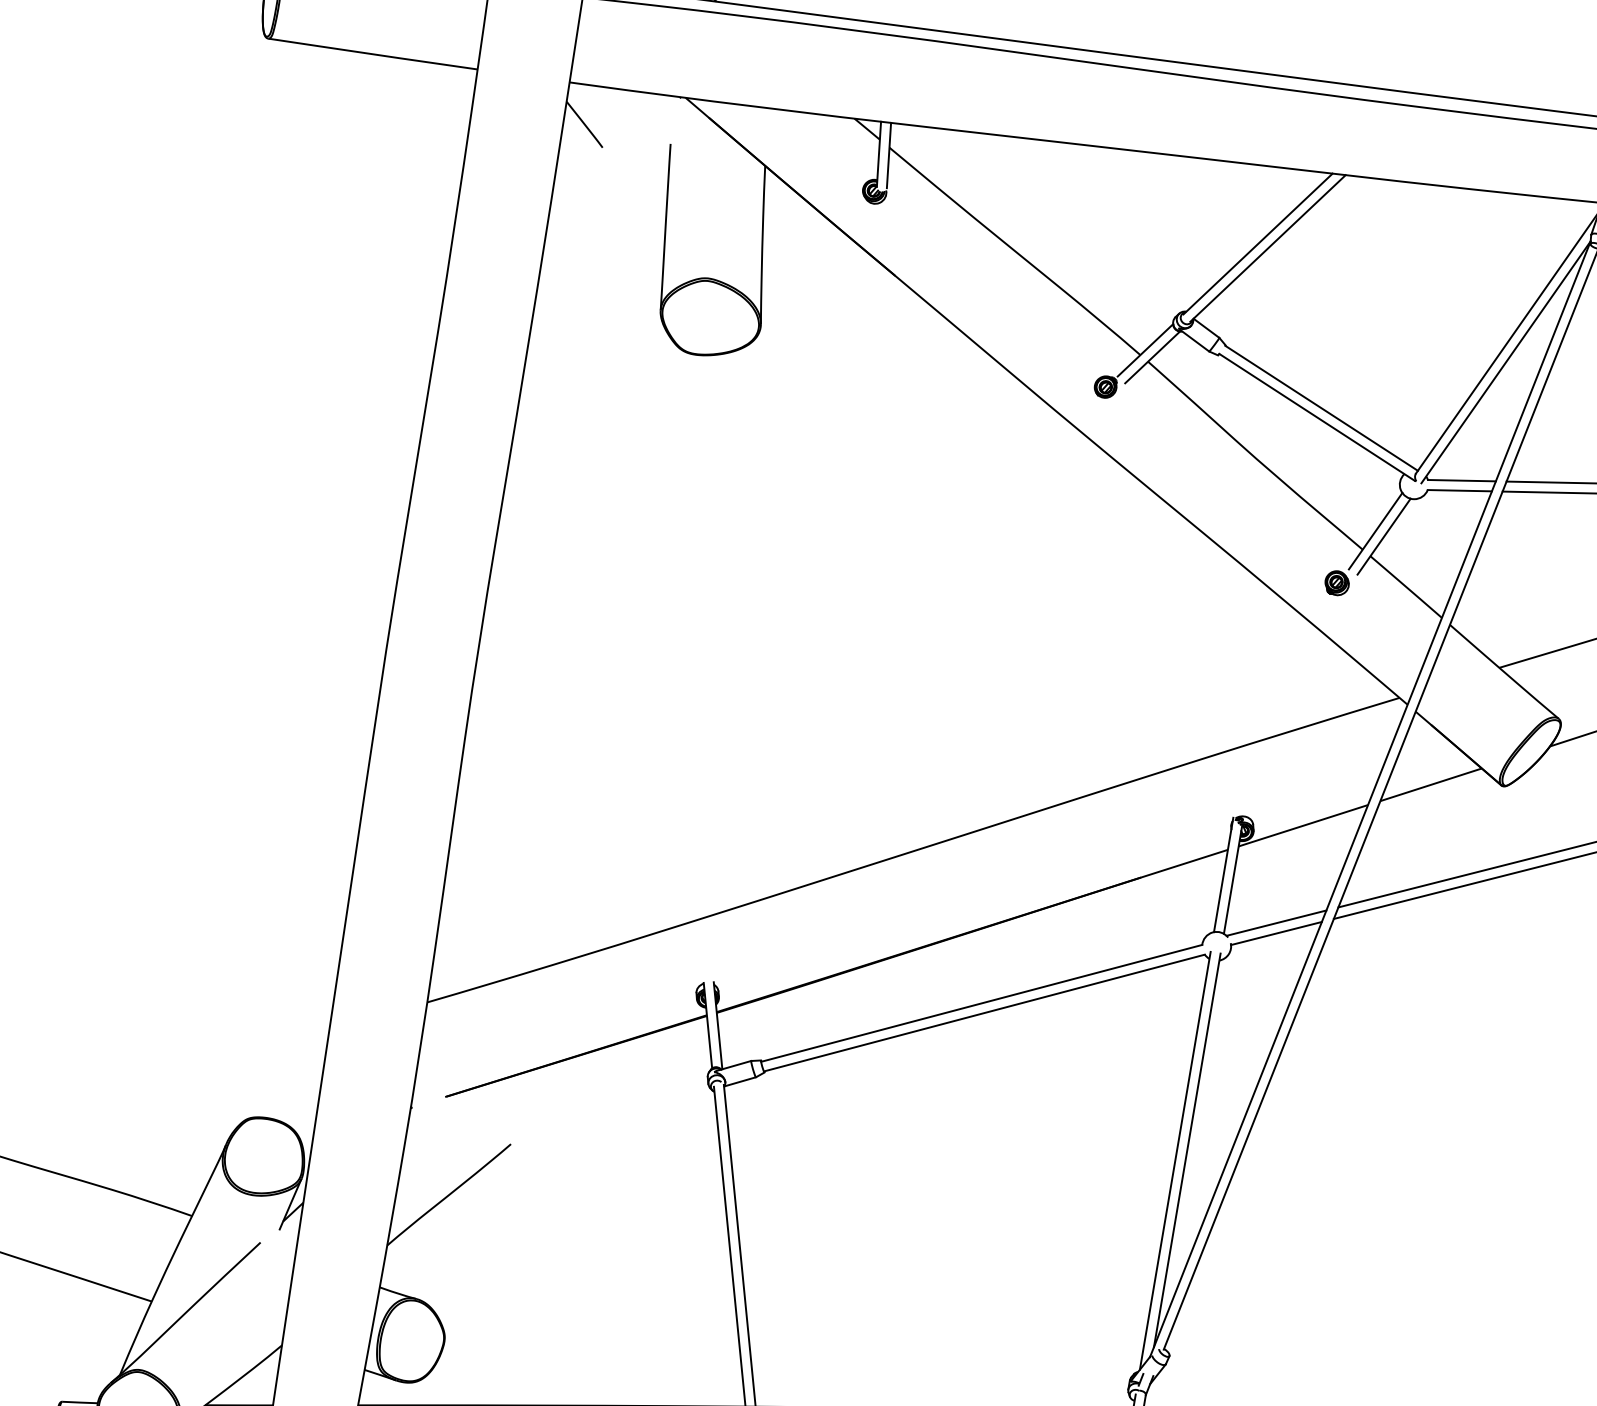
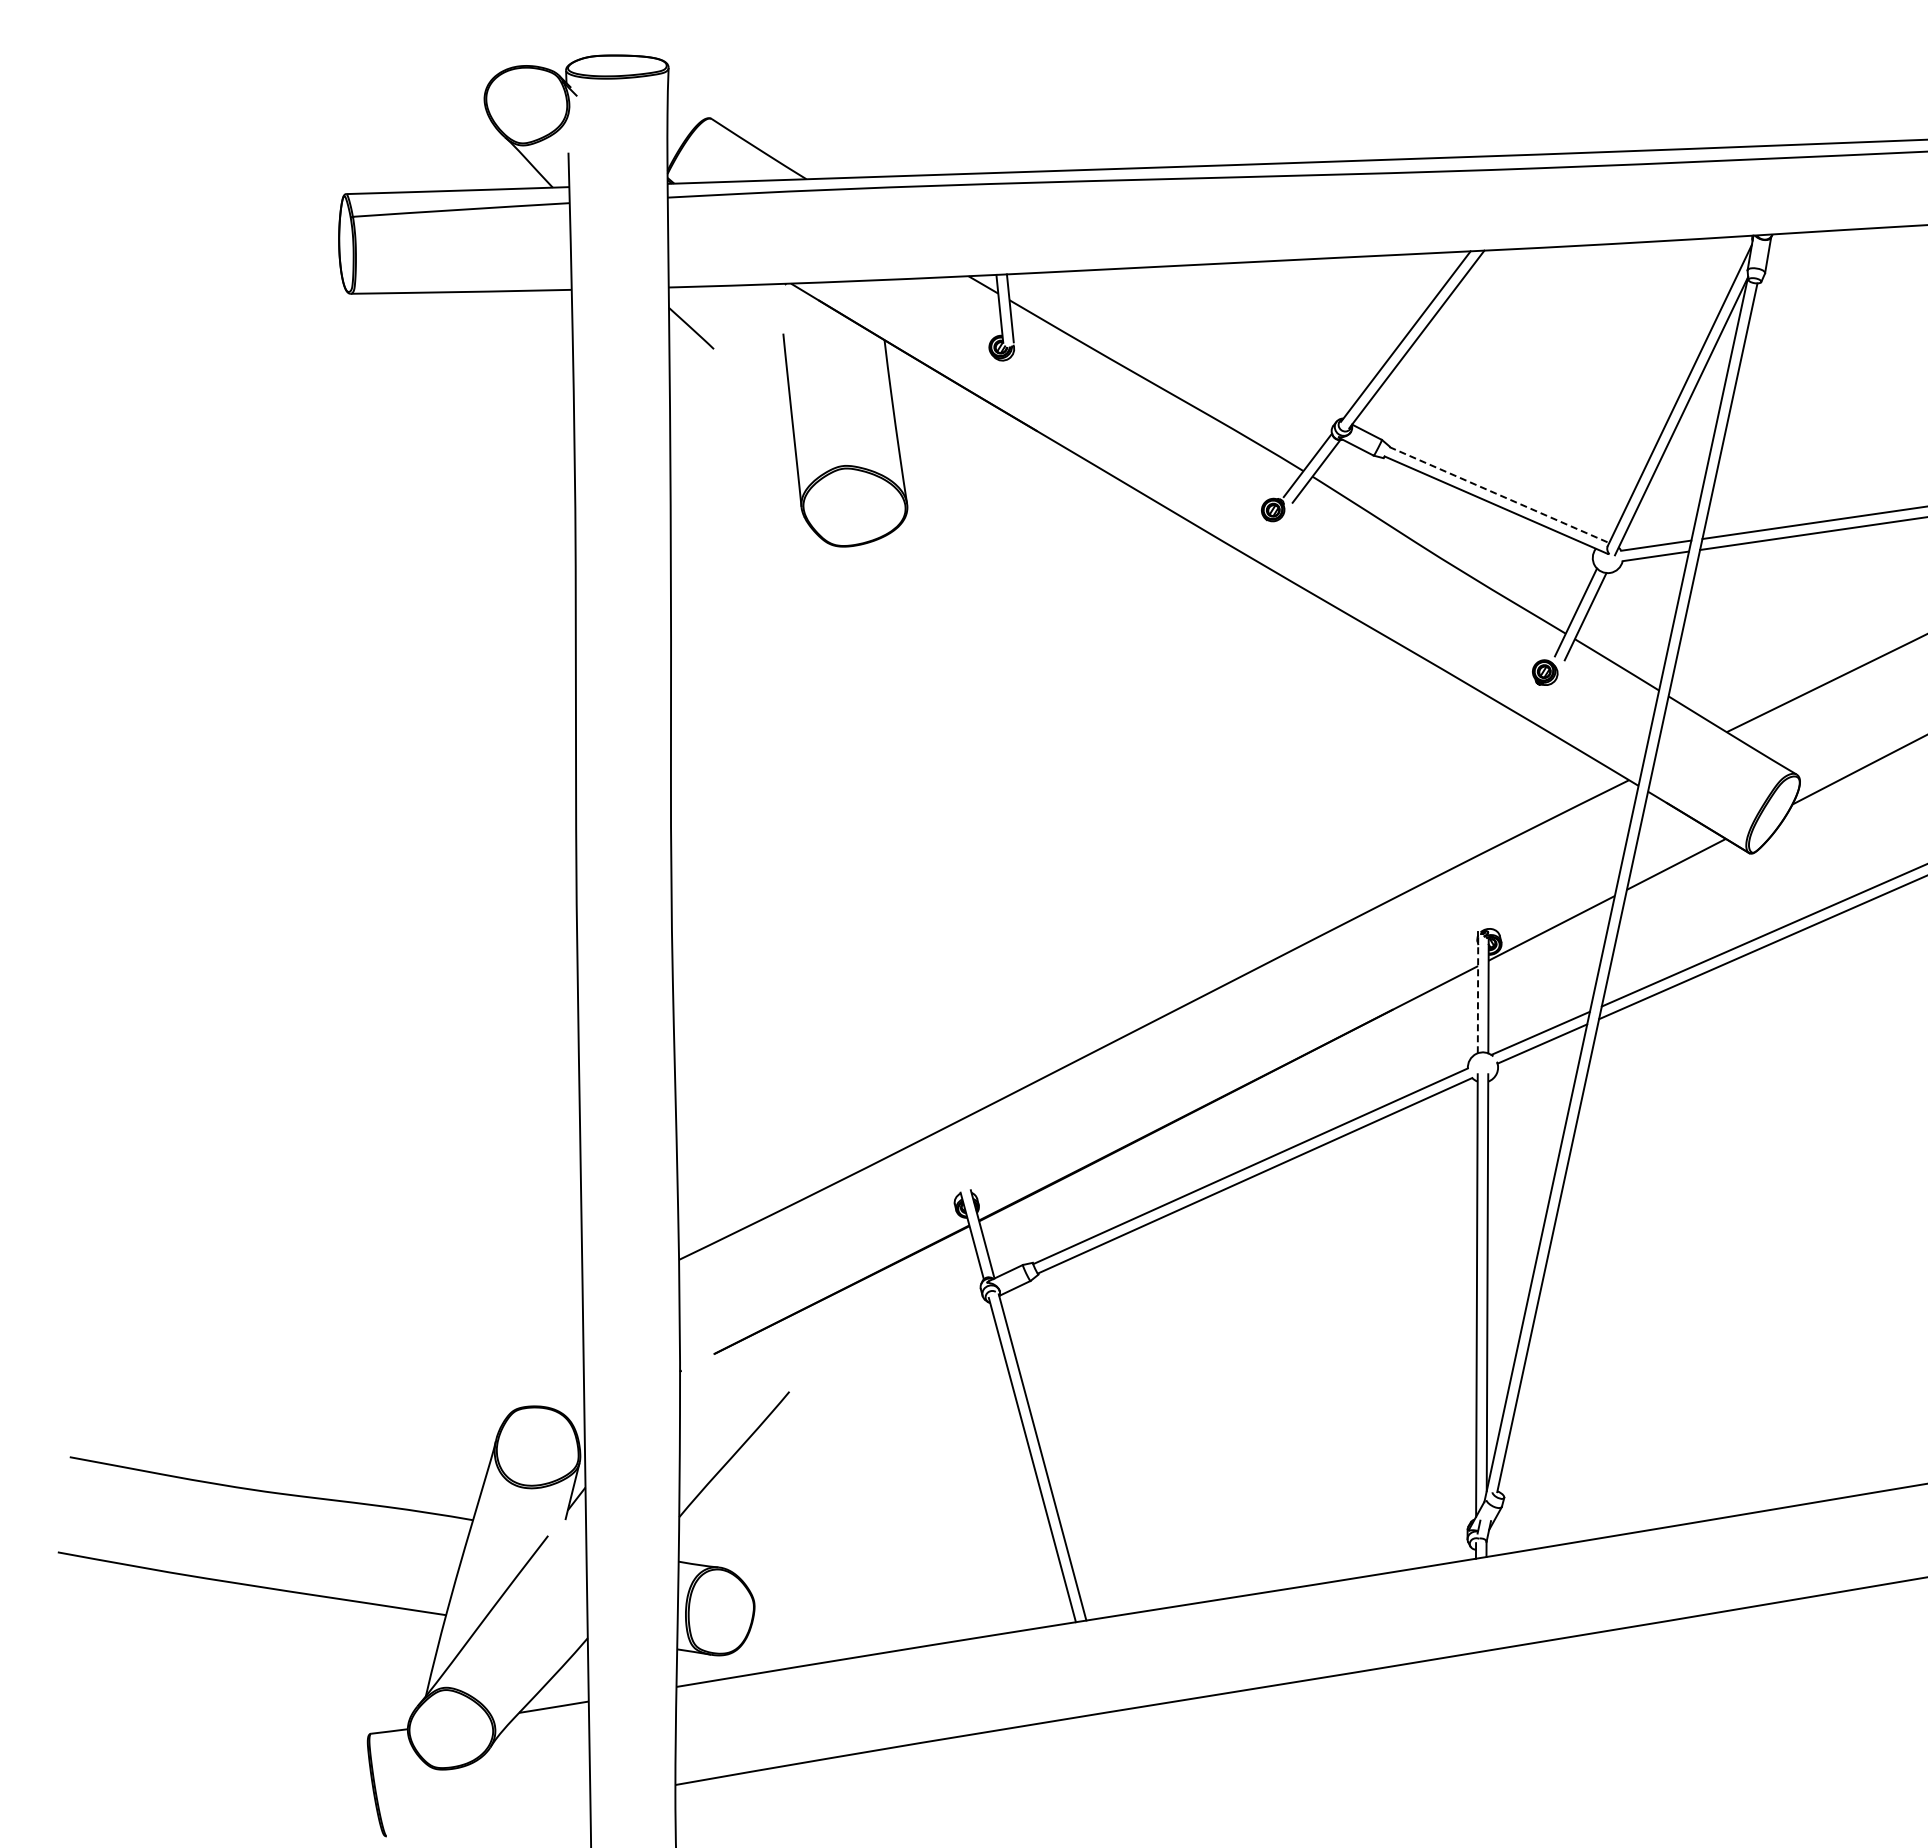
line: (1321, 408) -> (1499, 495), solid -> dashed
line: (1223, 876) -> (1478, 994), solid -> dashed

